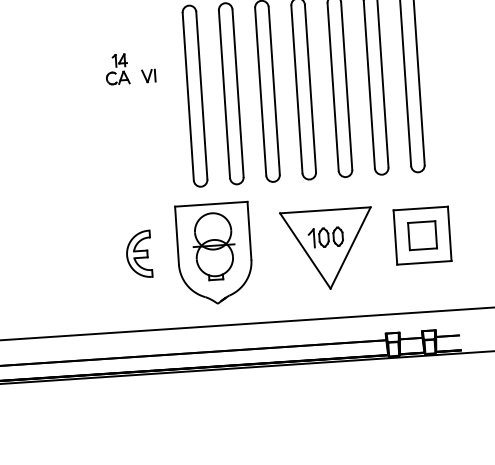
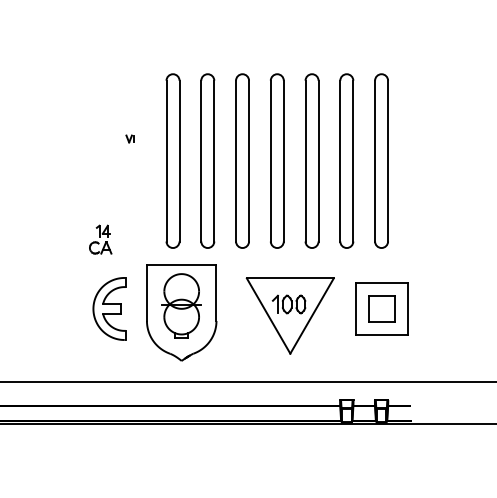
part: (117, 69) -> (100, 239), moved
part: (148, 75) -> (129, 138), size x0.6
part: (139, 254) -> (109, 308), size x1.4

